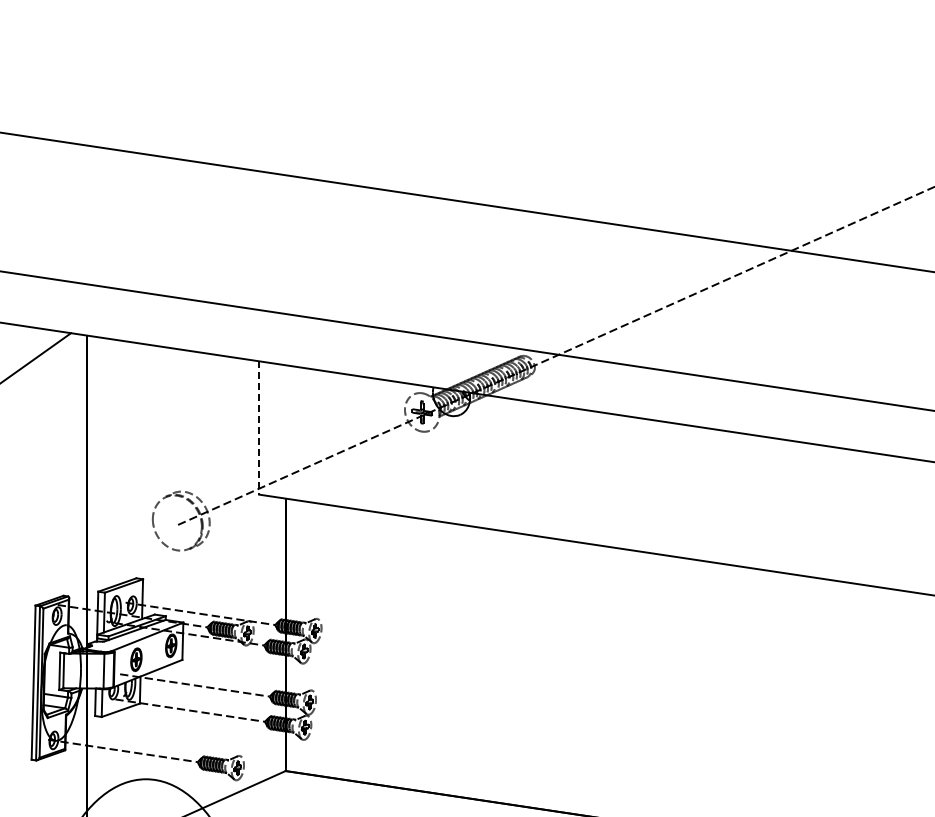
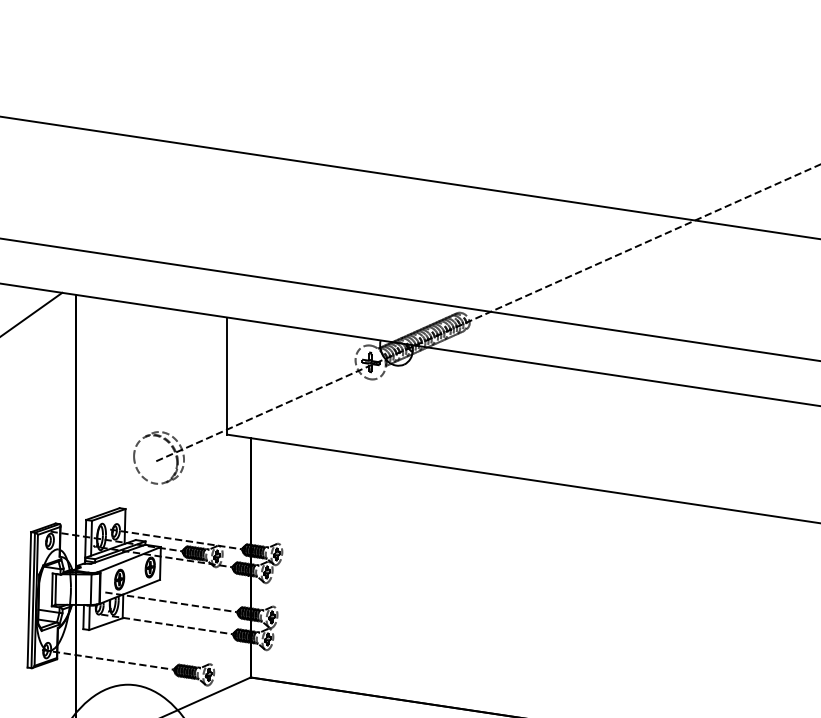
line: (259, 427) -> (227, 375), dashed -> solid

